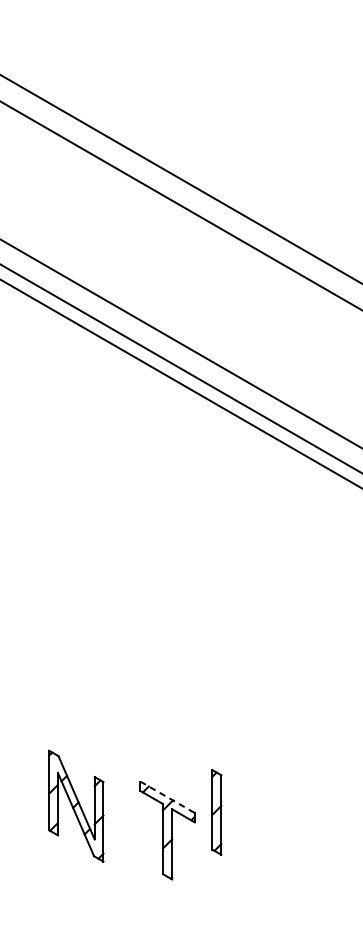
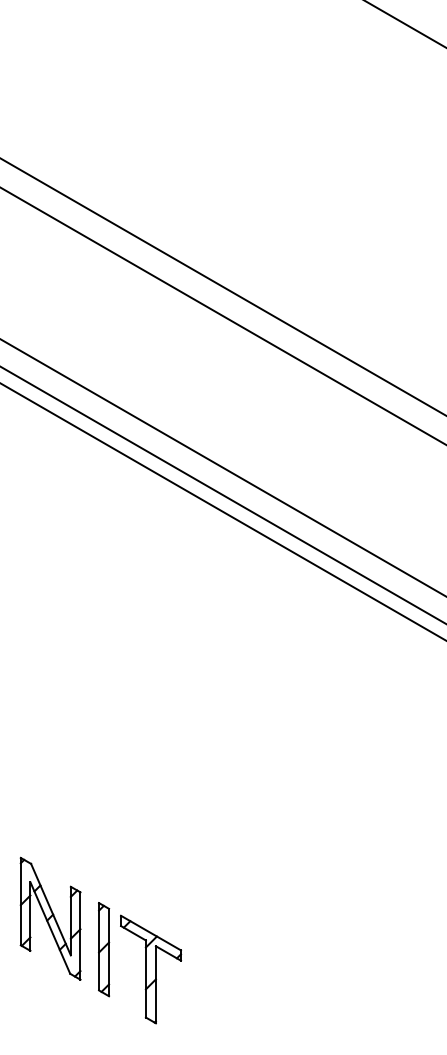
line: (168, 797) -> (151, 933), dashed -> solid
part: (76, 805) -> (50, 918), moved
part: (217, 812) -> (104, 949), moved

